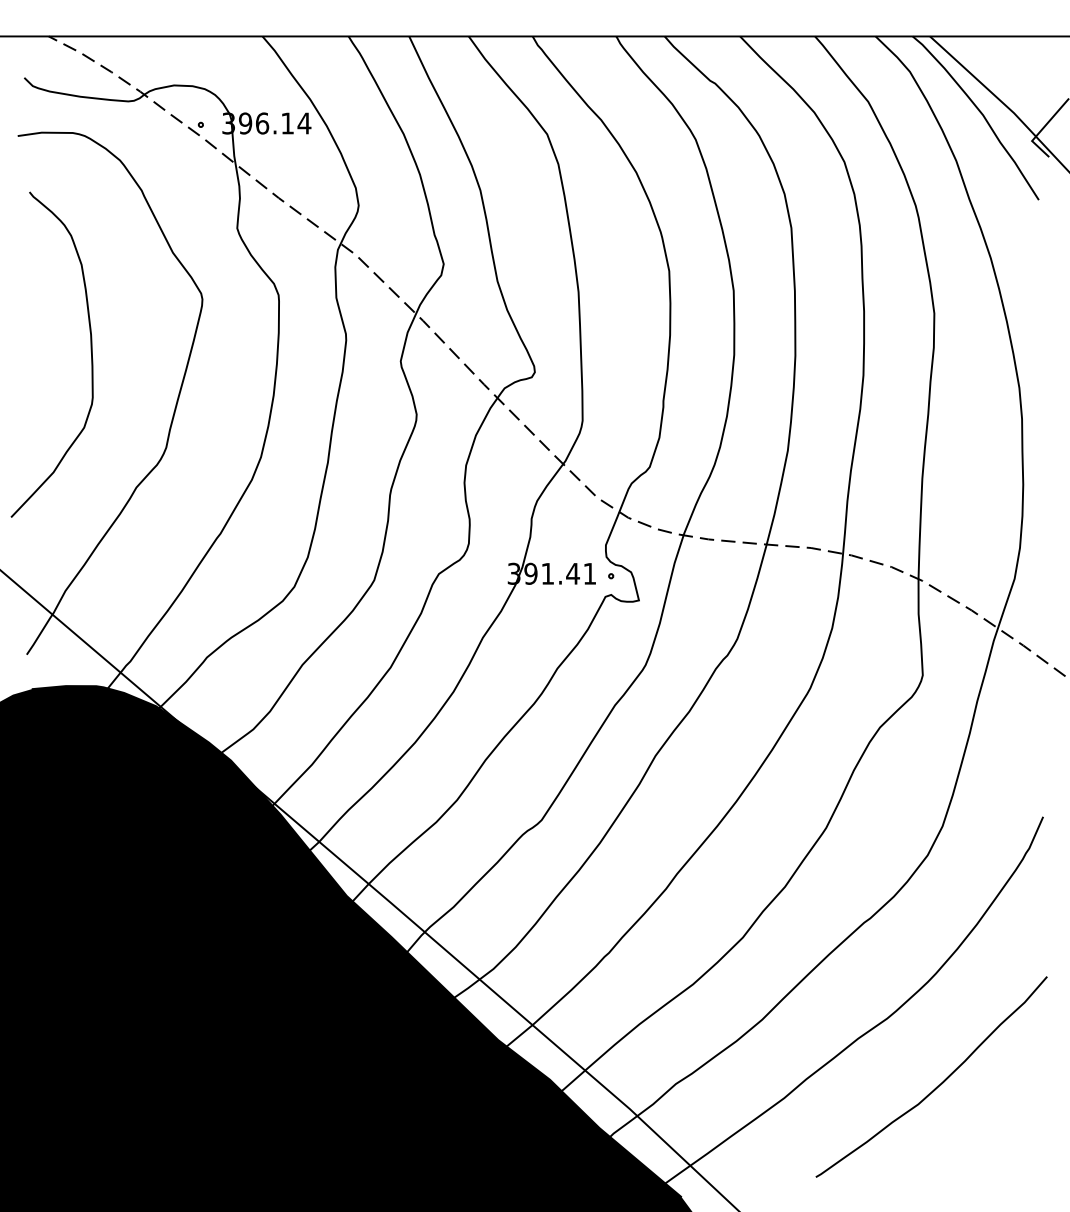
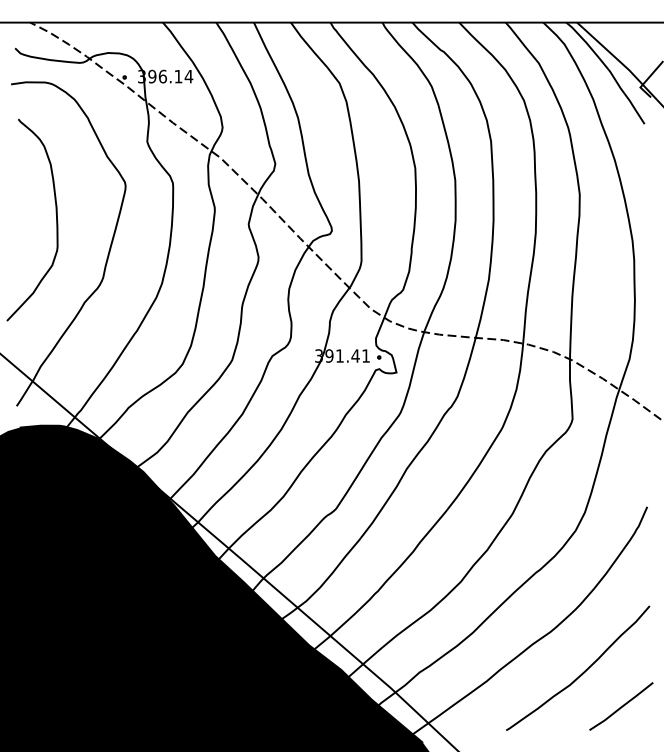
line: (1001, 1138) -> (621, 706), added

